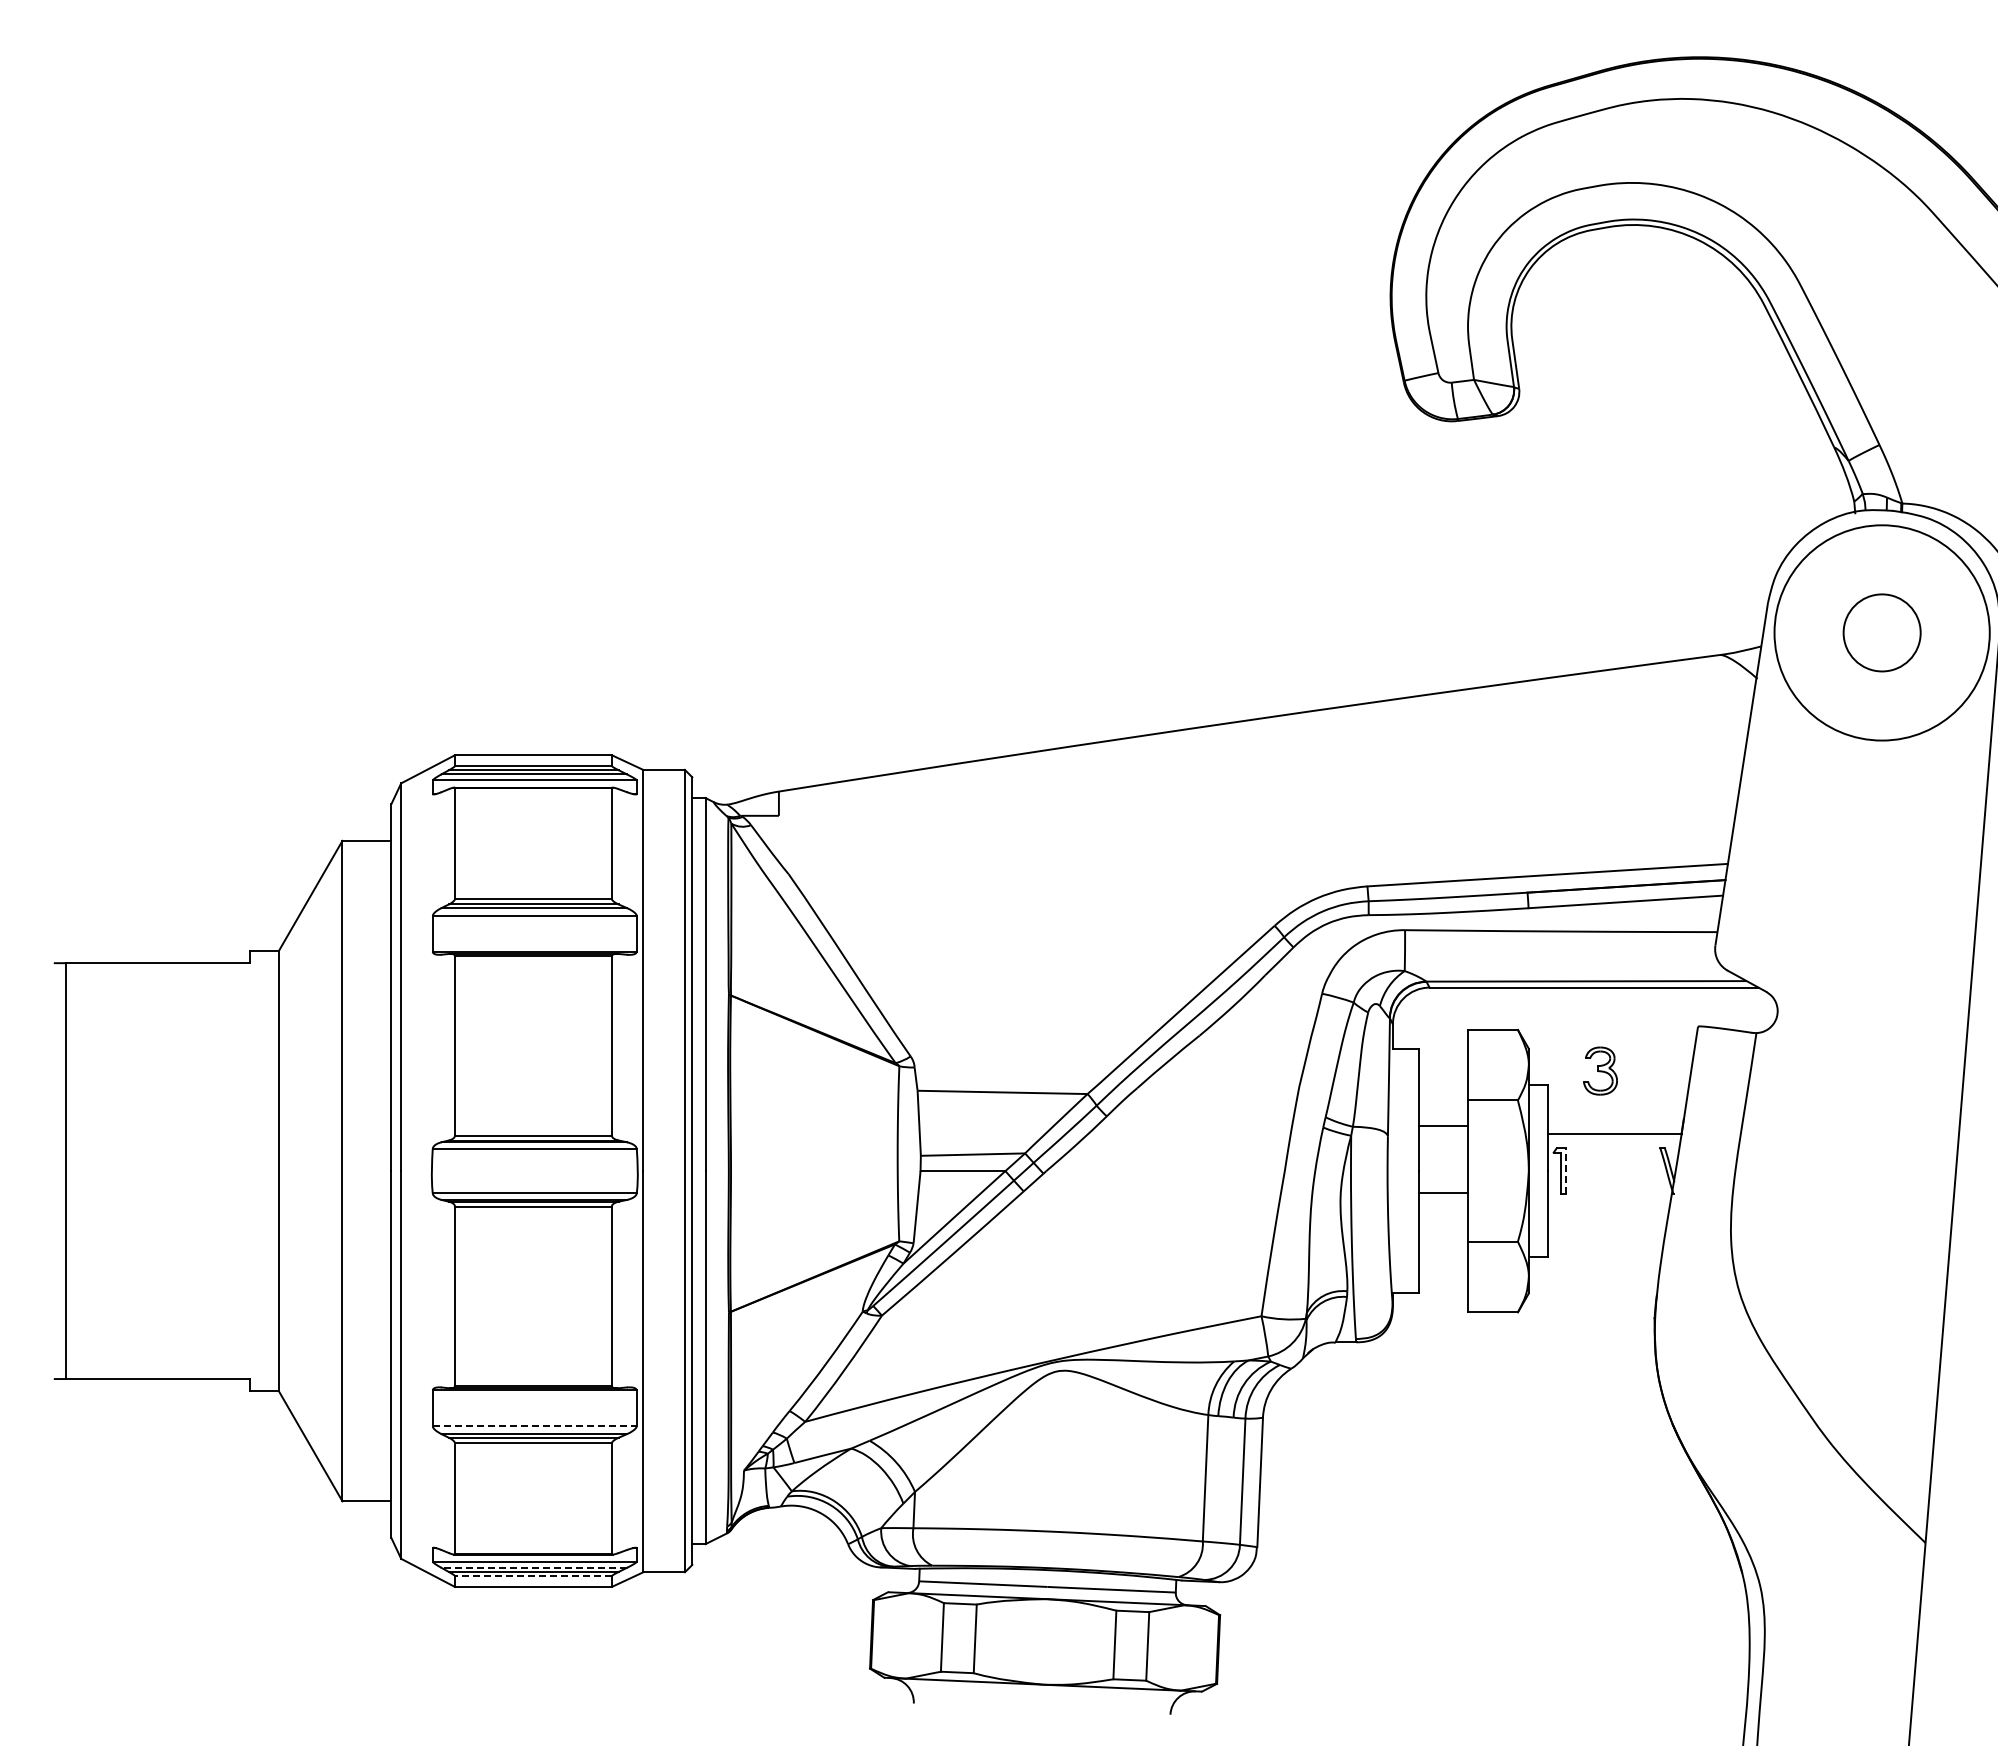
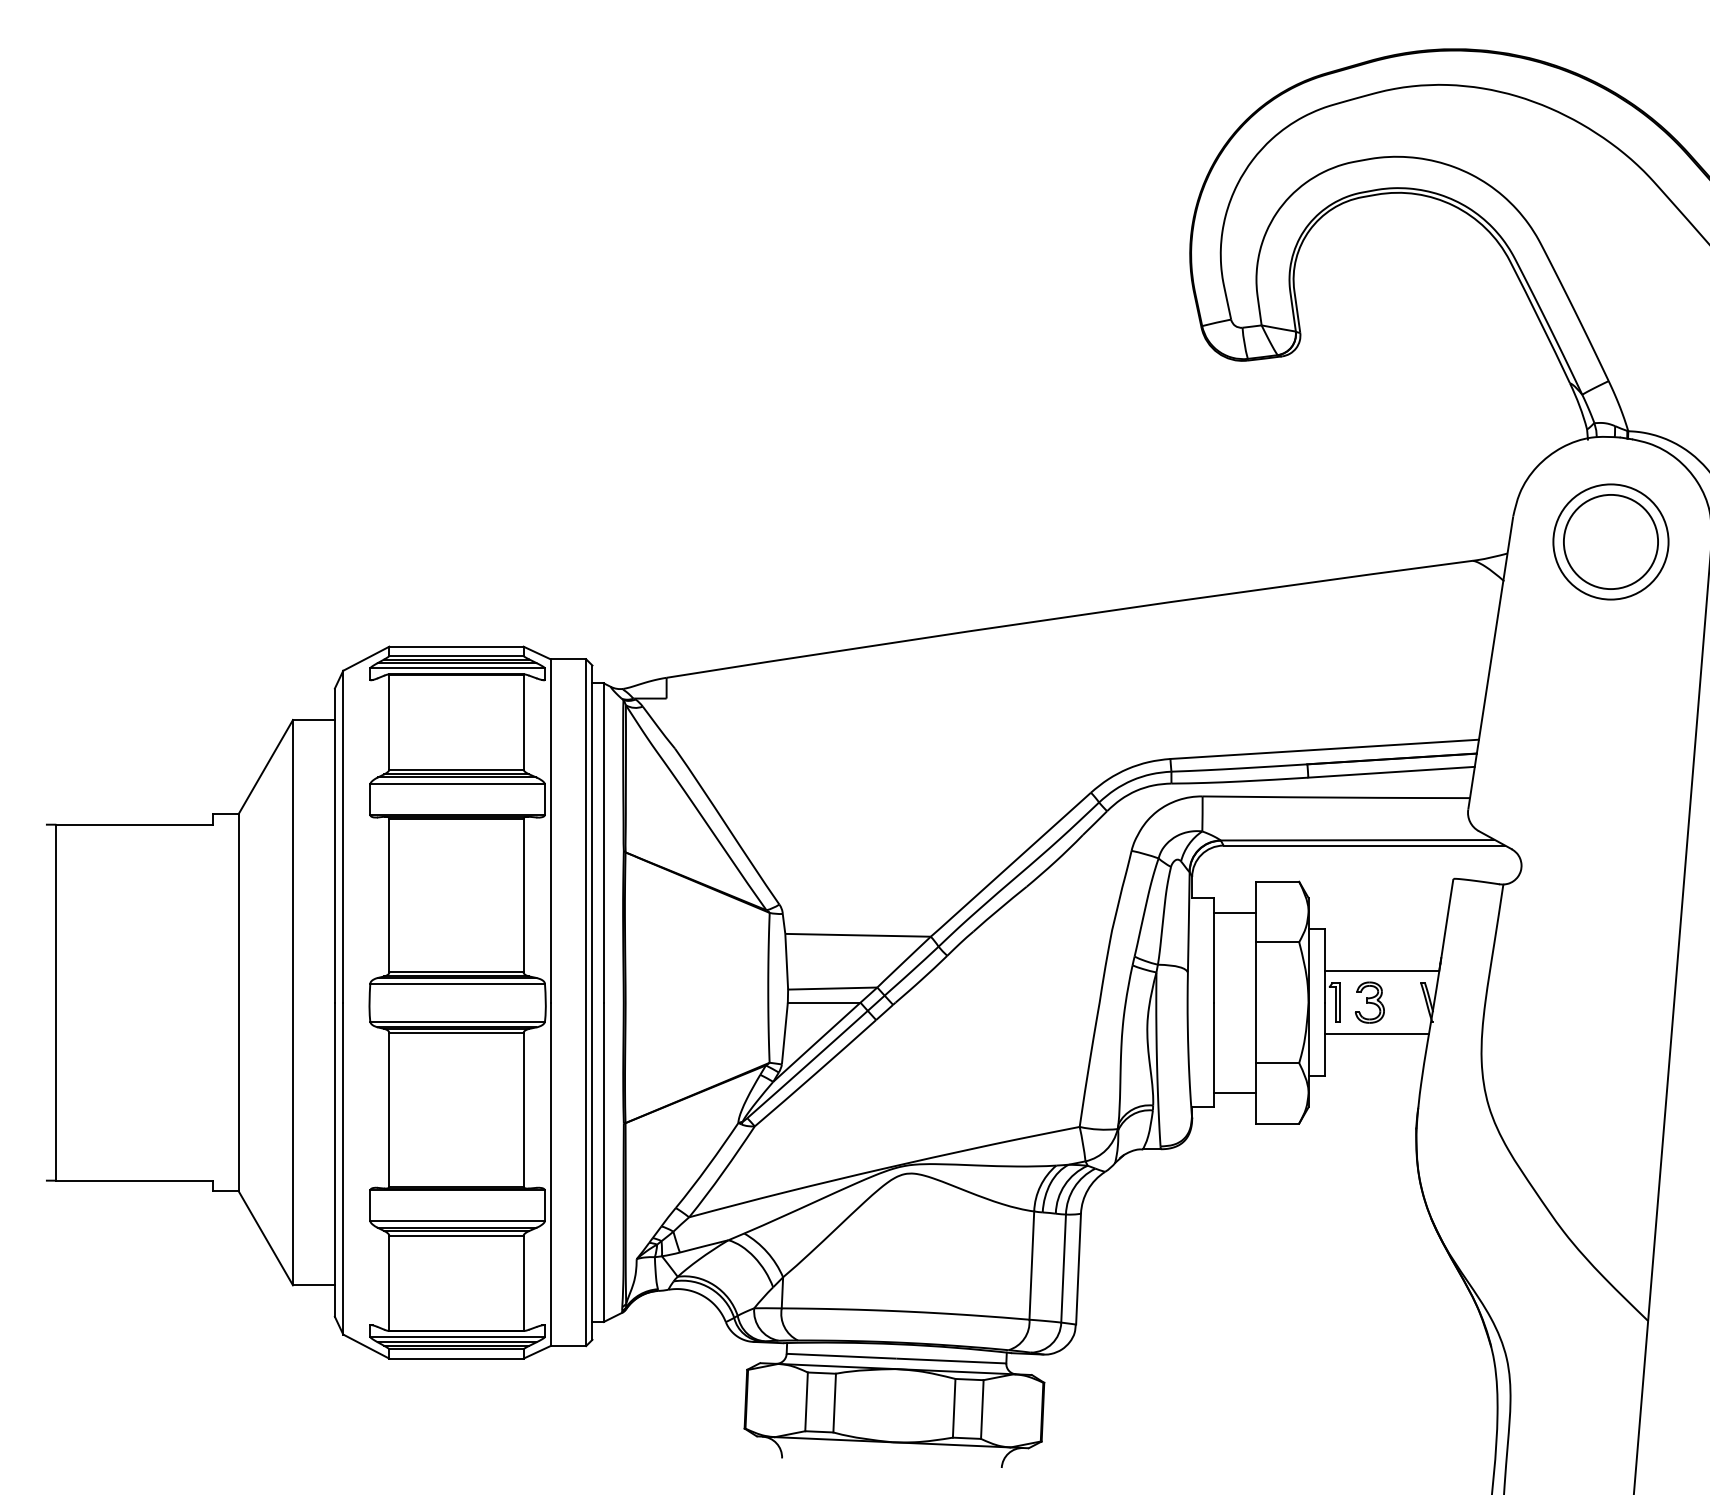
circle: (1881, 632) -> (1610, 541), size x0.62
circle: (1882, 632) -> (1611, 541), size x1.43
part: (1600, 1070) -> (1369, 1002), moved
line: (1442, 1125) -> (1234, 912), moved
line: (1565, 1171) -> (1339, 1003), dashed -> solid
line: (1442, 1193) -> (1234, 1092), moved
line: (1608, 1207) -> (1376, 1033), added
line: (535, 1426) -> (458, 1221), dashed -> solid
line: (534, 1567) -> (457, 1341), dashed -> solid
line: (532, 1576) -> (455, 1349), dashed -> solid

